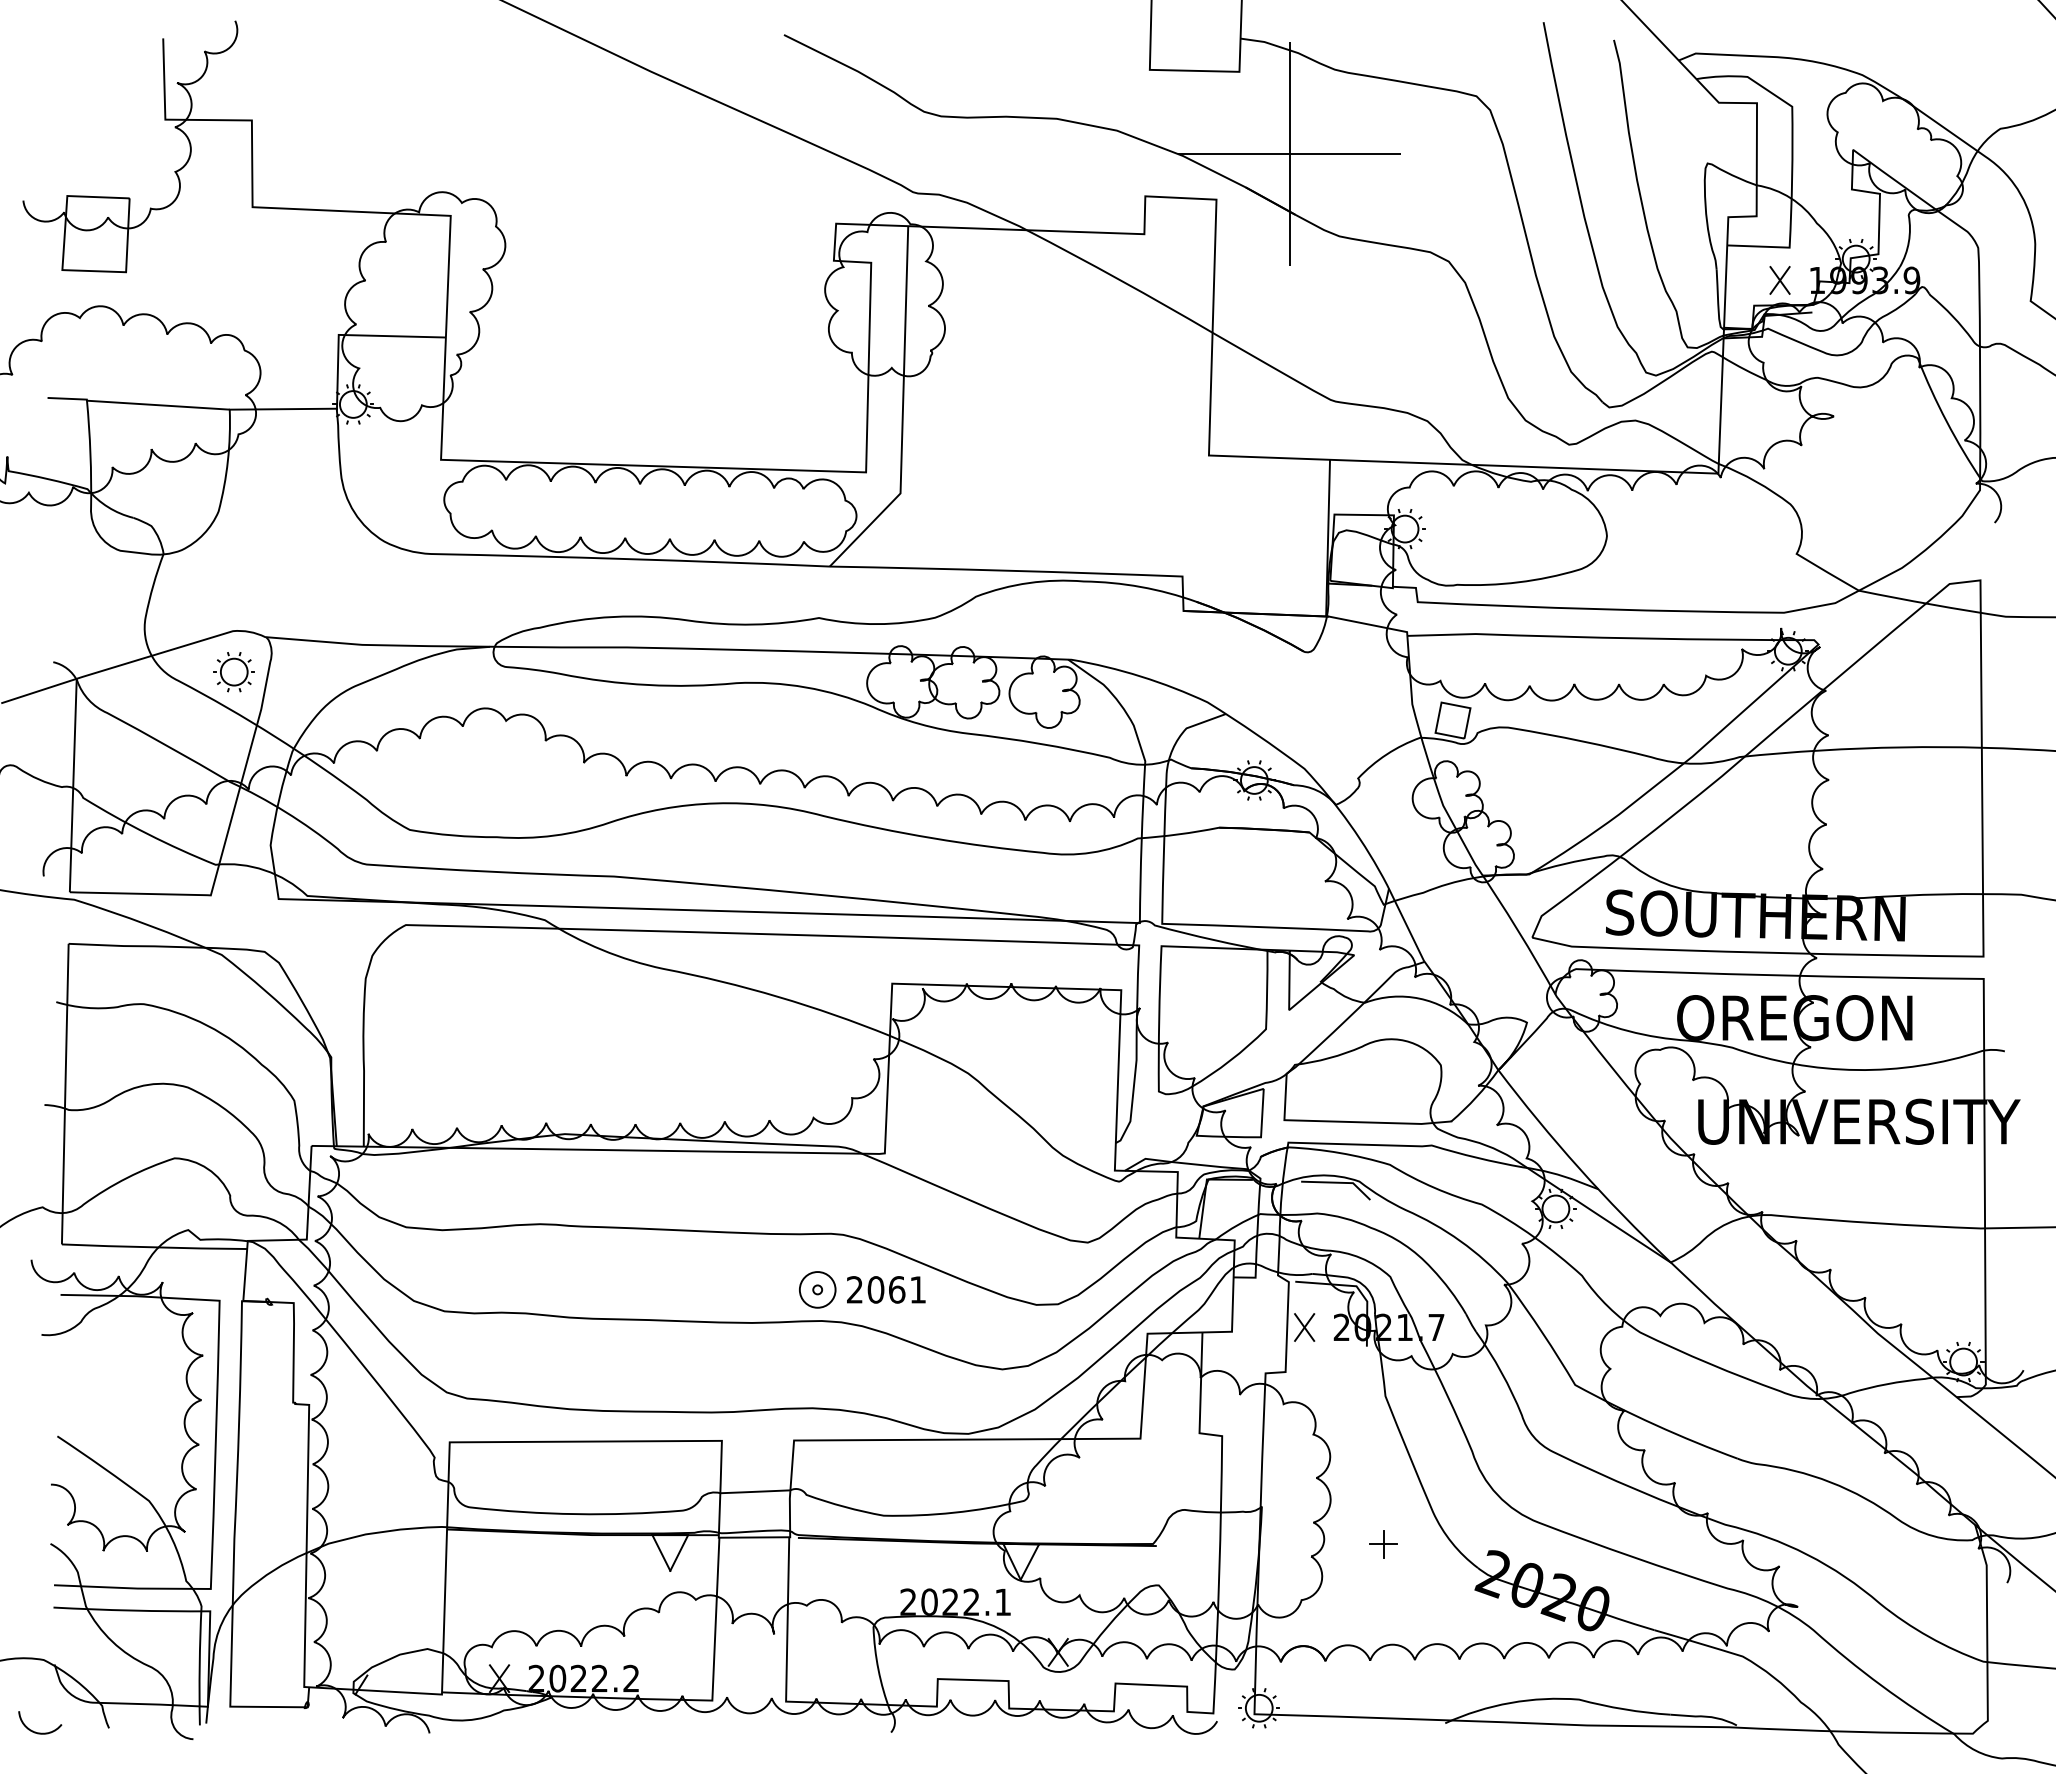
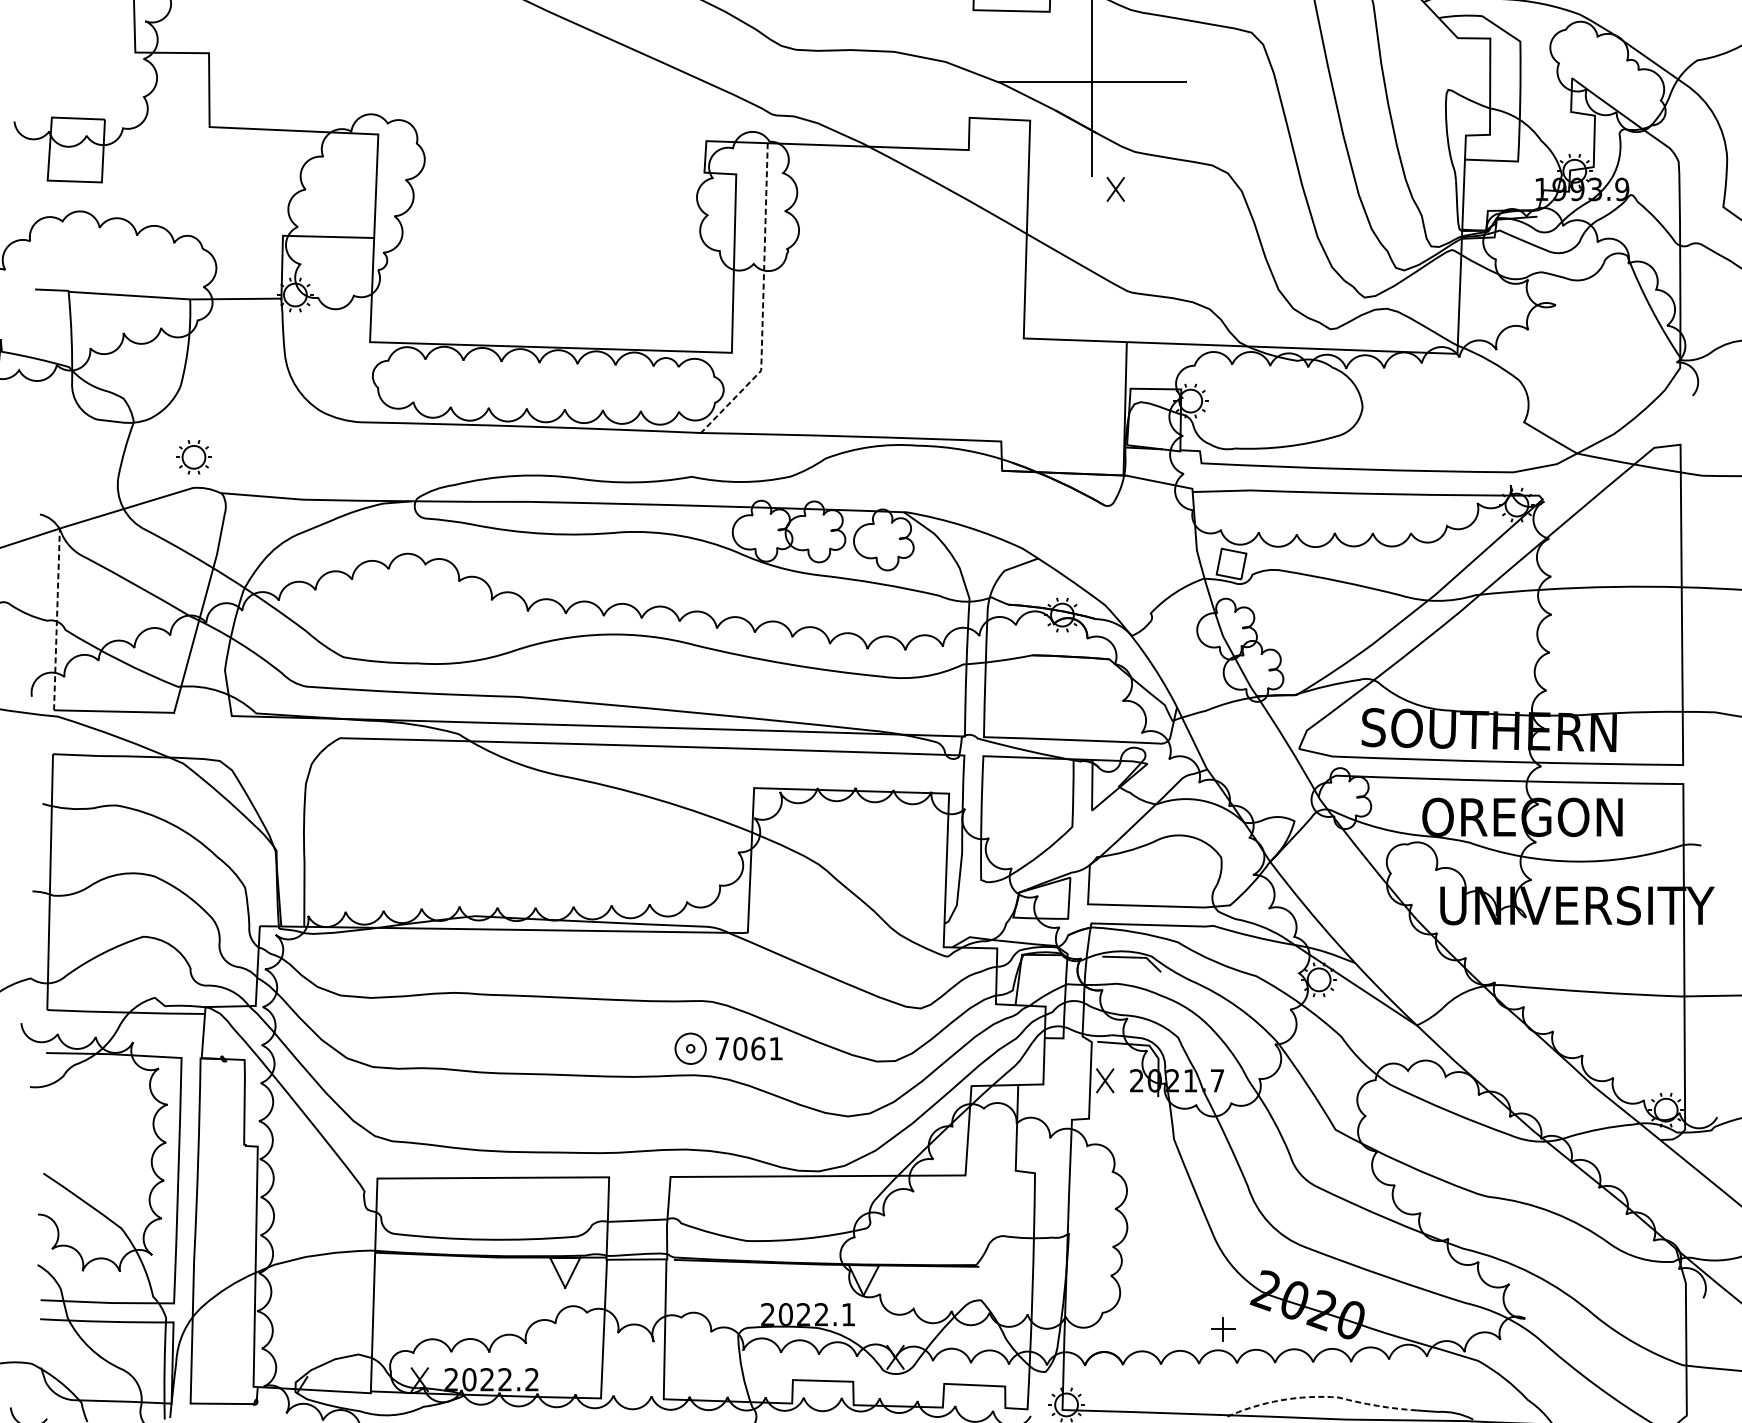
part: (1779, 280) -> (1115, 189), moved
line: (902, 411) -> (762, 301), solid -> dashed
part: (233, 672) -> (193, 457), moved
line: (73, 785) -> (57, 619), solid -> dashed
text: (854, 1289) -> (722, 1048), 2061 -> 7061
part: (1383, 1544) -> (1223, 1329), moved
line: (1555, 1698) -> (1318, 1396), solid -> dashed

